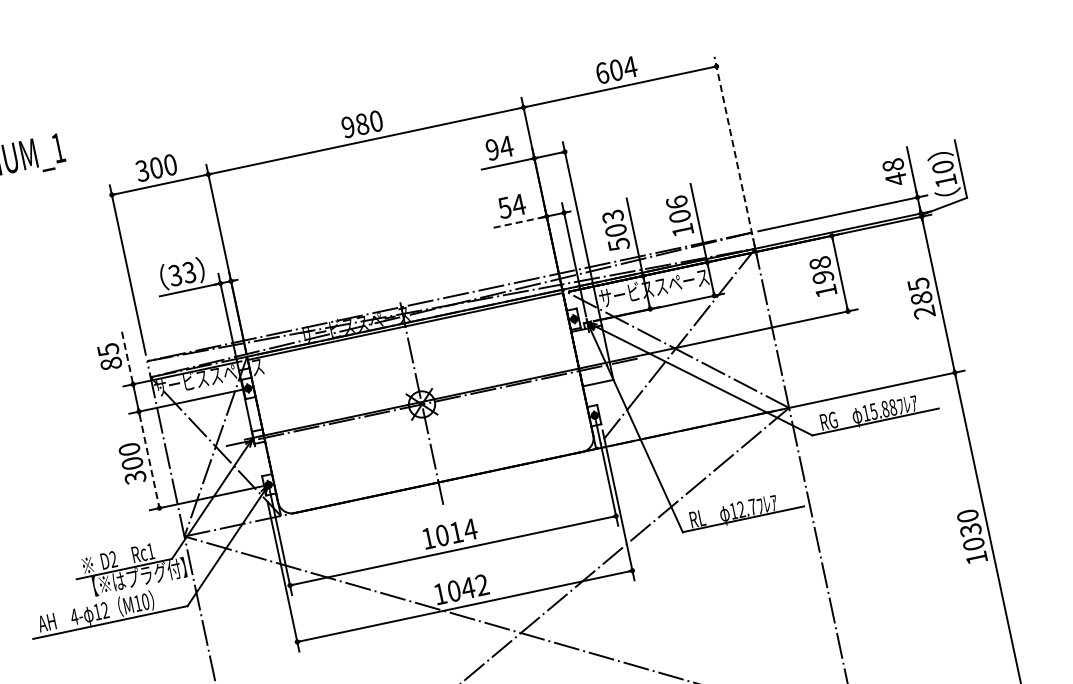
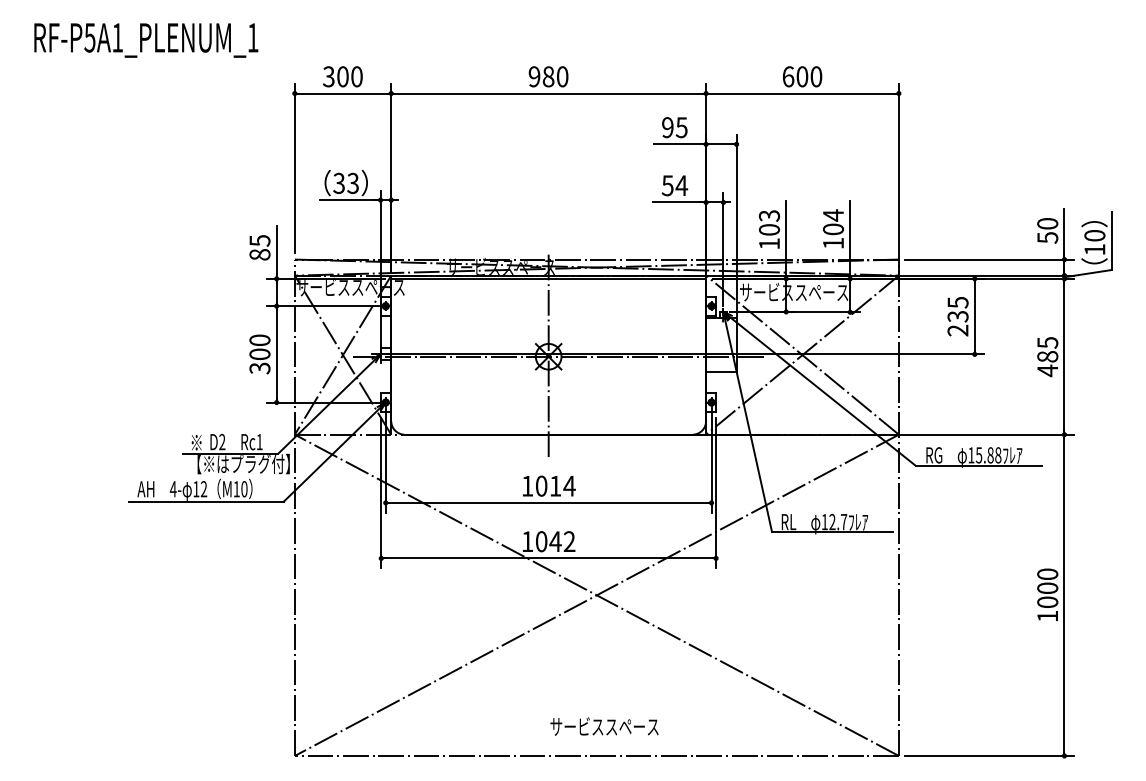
text: (630, 66) -> (816, 76), 604 -> 600
text: (506, 146) -> (681, 127), 94 -> 95
line: (735, 156) -> (898, 183), dashed -> solid
text: (894, 172) -> (1047, 231), 48 -> 50
text: (677, 202) -> (833, 215), 106 -> 104
line: (520, 222) -> (679, 202), dashed -> solid
text: (618, 244) -> (769, 243), 503 -> 103
text: (822, 277) -> (957, 316), 198 -> 235
text: (924, 312) -> (1047, 370), 285 -> 485
line: (127, 359) -> (276, 253), dashed -> solid
line: (149, 460) -> (276, 354), dashed -> solid
text: (970, 530) -> (1047, 588), 1030 -> 1000

